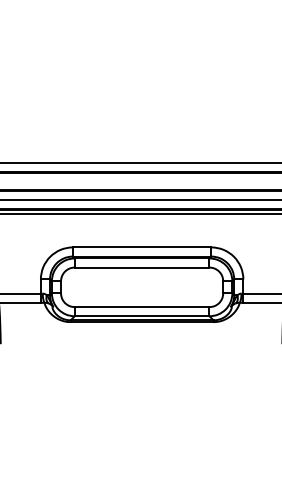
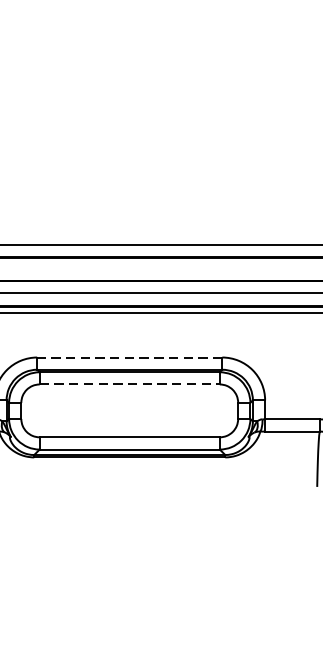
line: (141, 247) -> (128, 357), solid -> dashed
line: (142, 267) -> (130, 384), solid -> dashed

